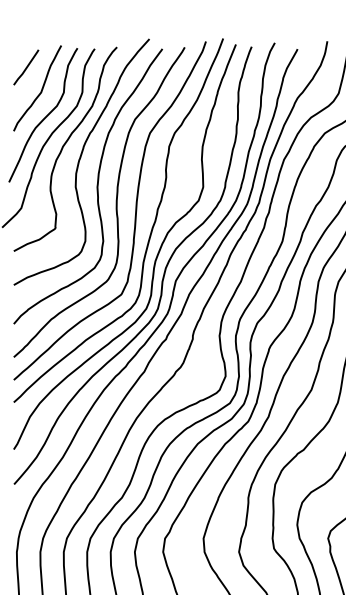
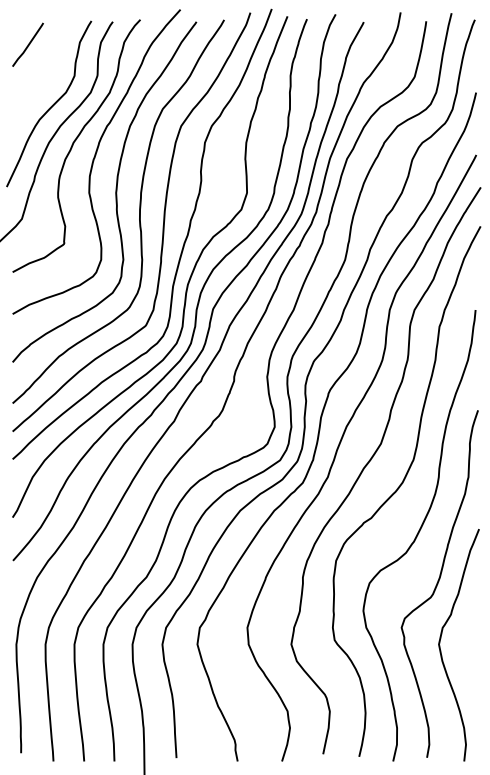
curve: (41, 89) -> (46, 72), removed

